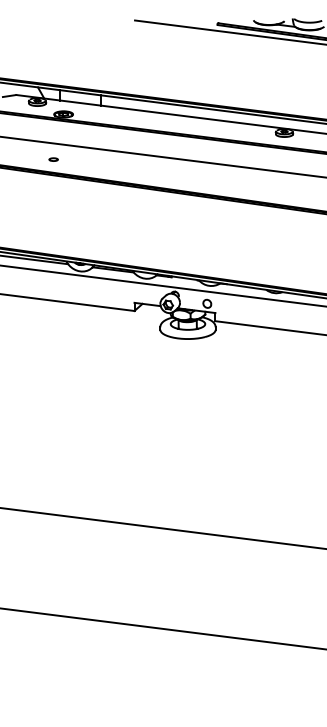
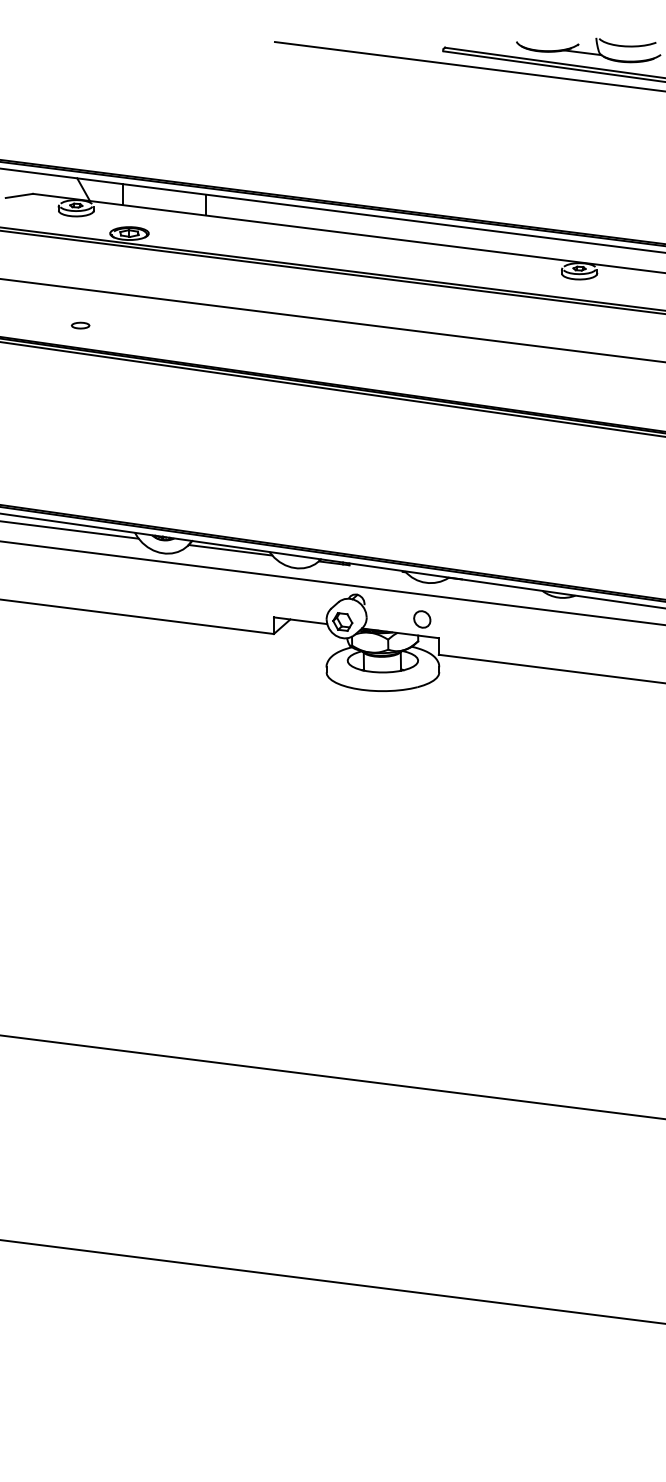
part: (53, 159) -> (80, 325), moved

